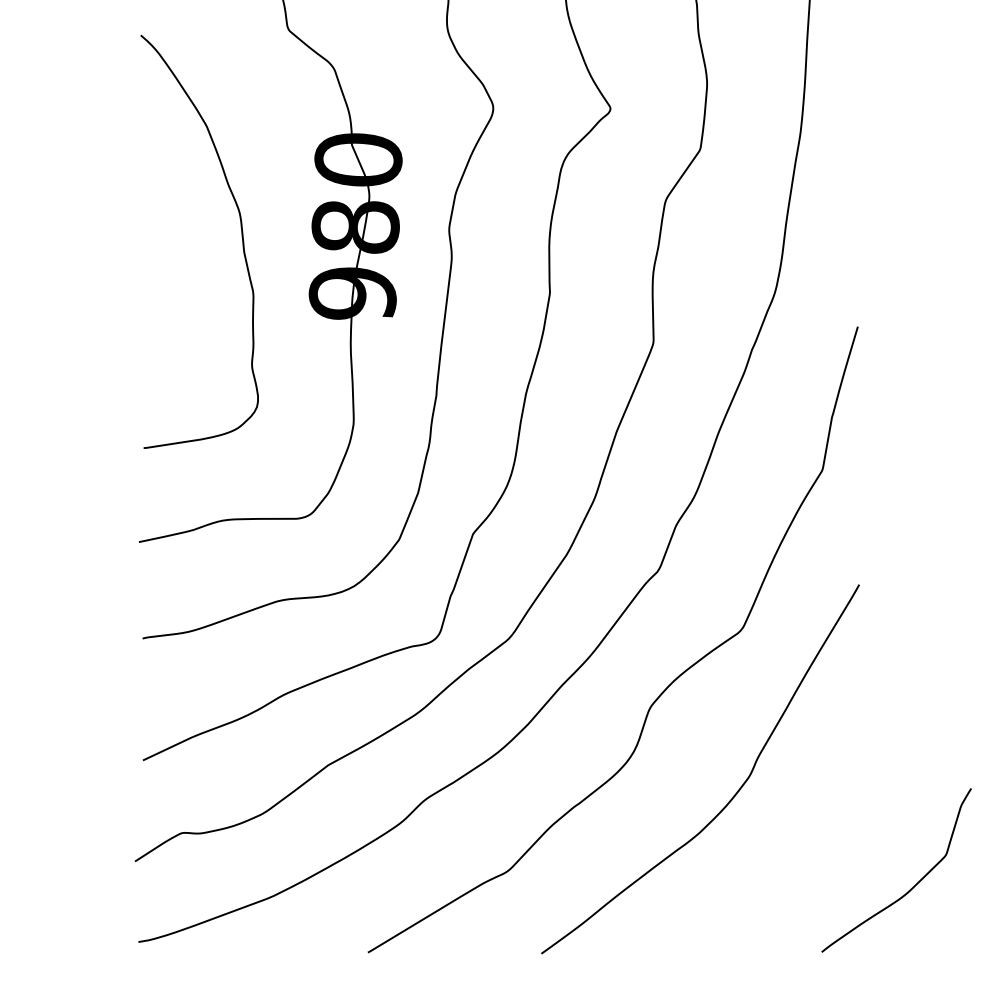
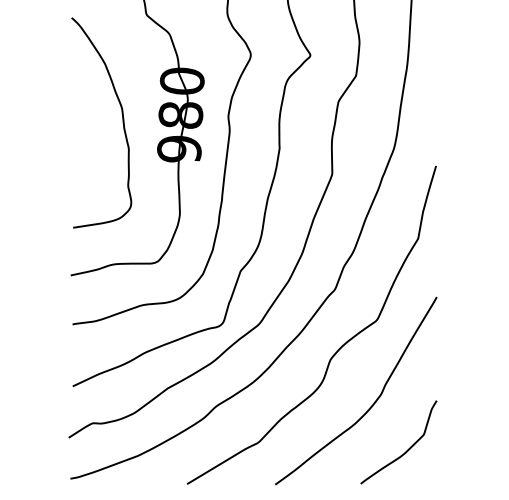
curve: (911, 886) -> (406, 450), moved

